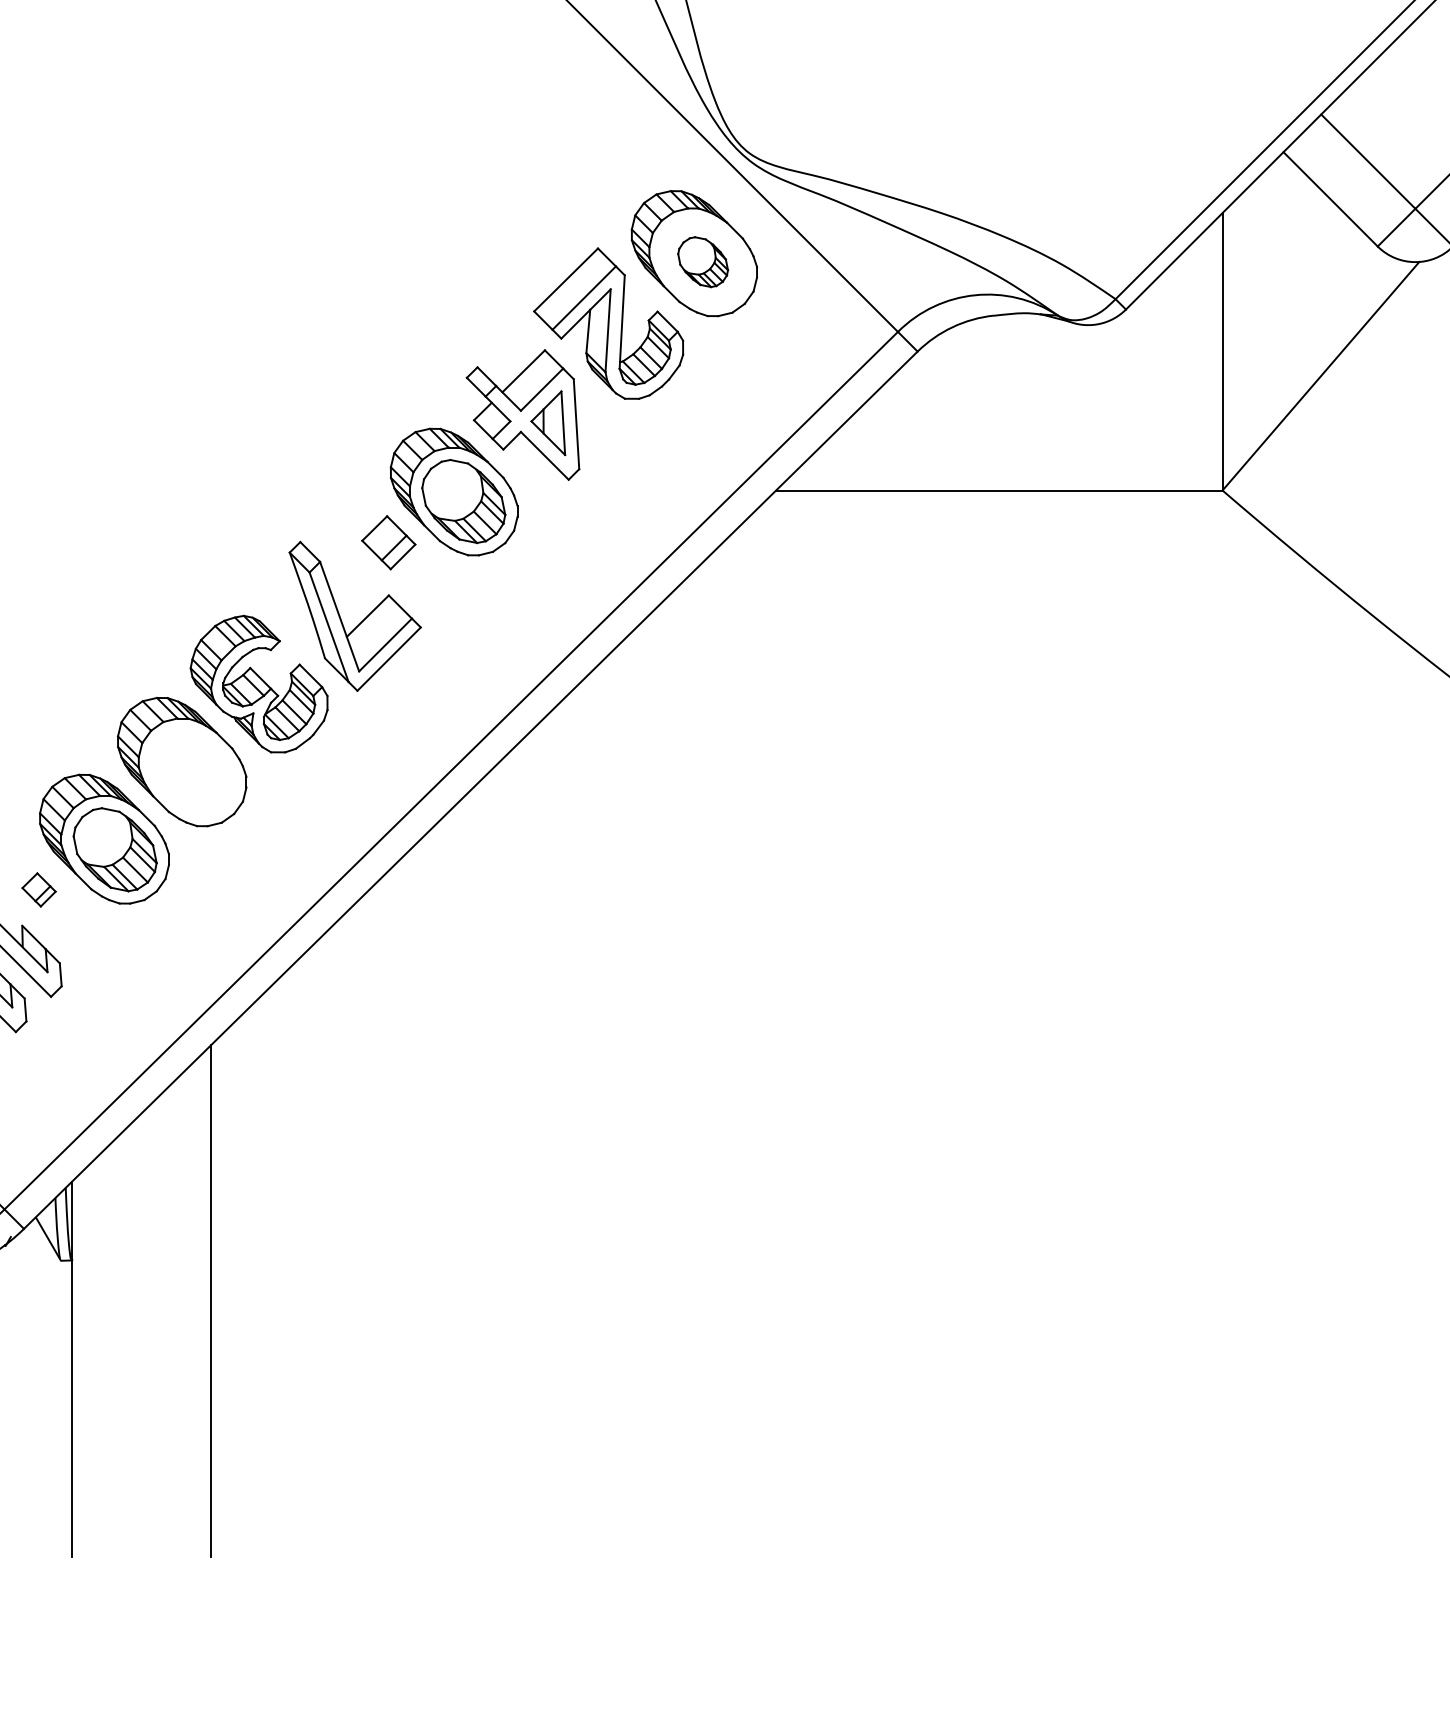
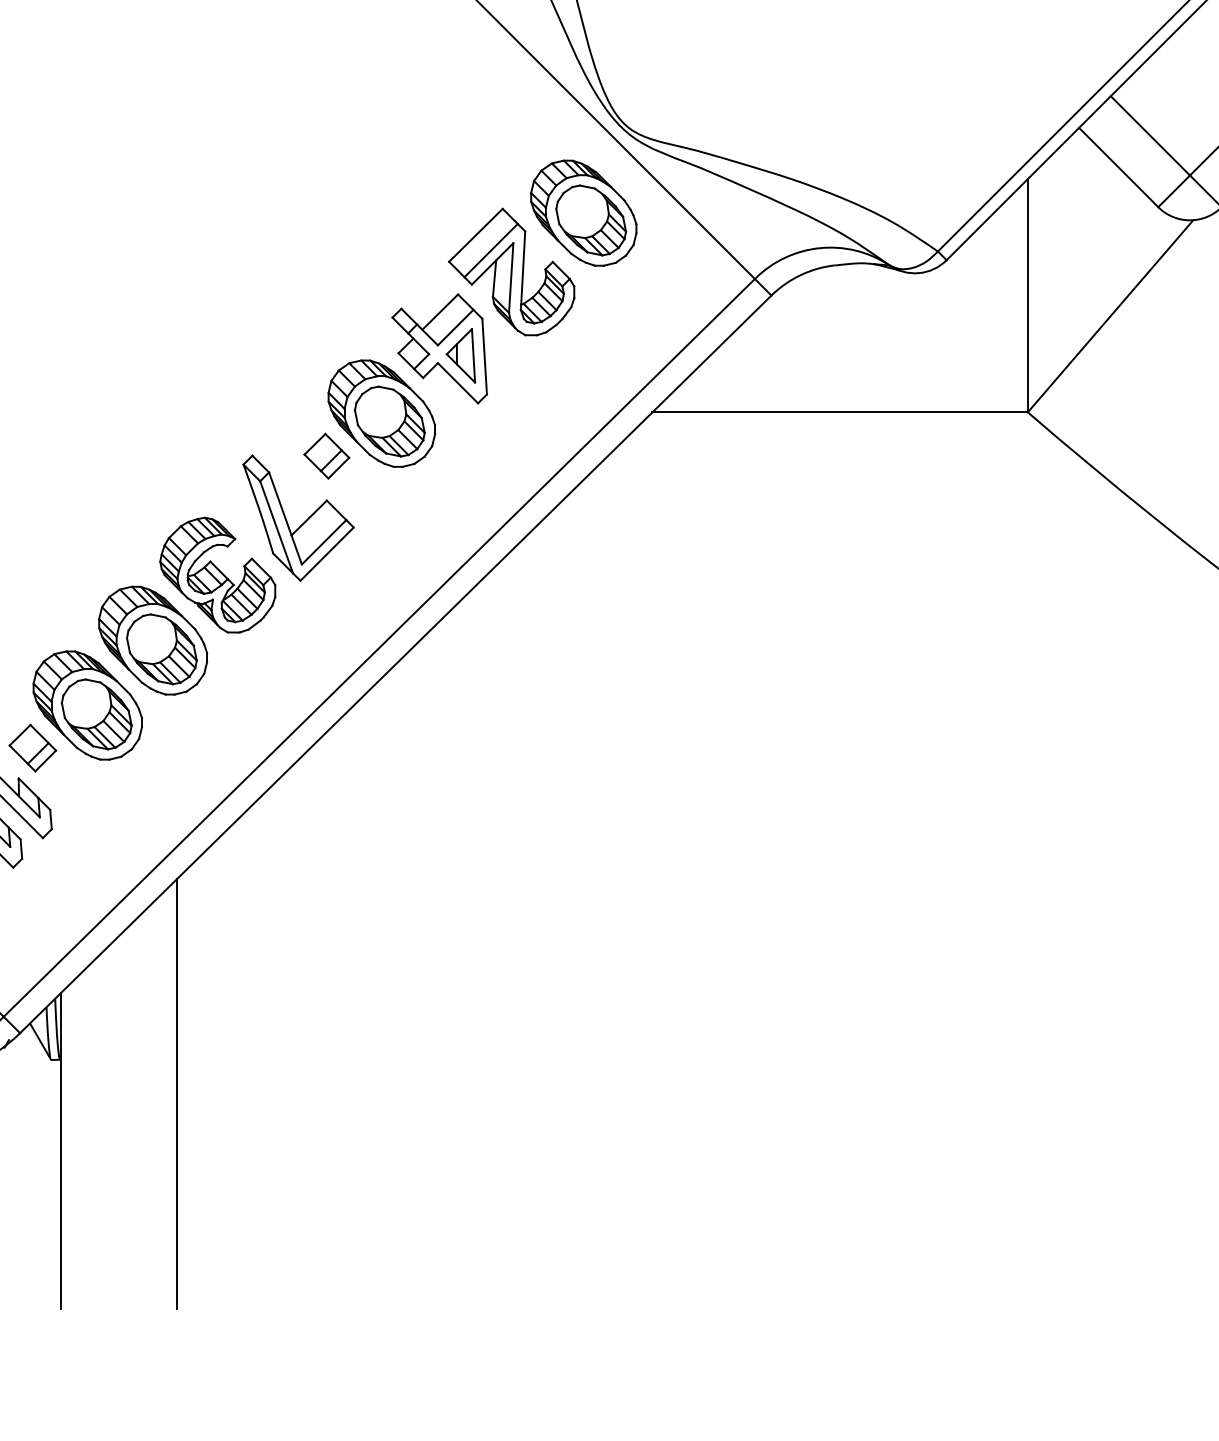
part: (702, 261) -> (590, 219), size x1.67
part: (192, 771) -> (161, 648), added
part: (38, 889) -> (32, 747), size x1.67

